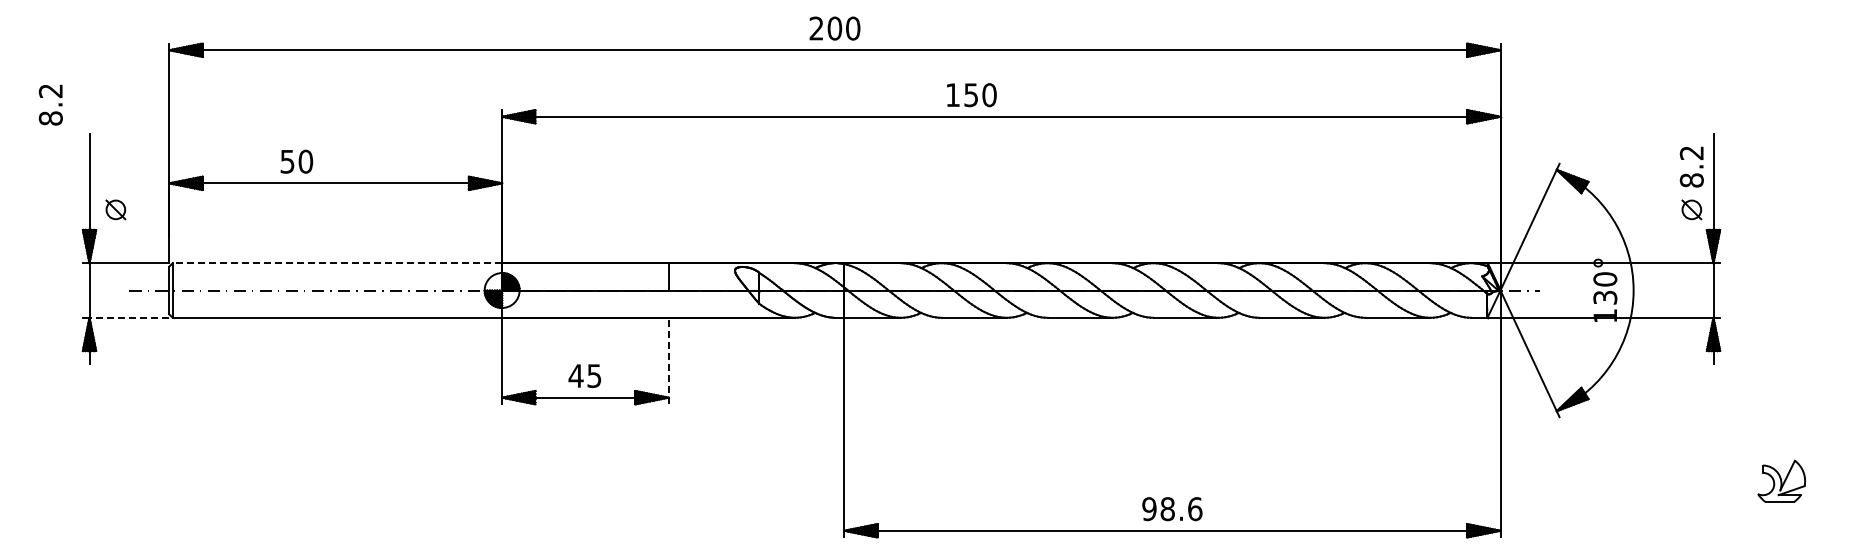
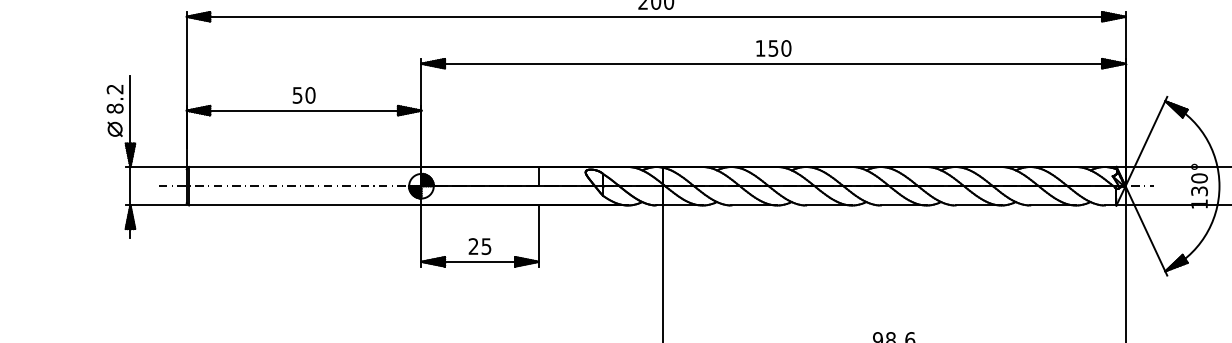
text: (971, 95) -> (773, 48), moved
text: (50, 104) -> (114, 98), moved
text: (296, 161) -> (303, 95), moved
part: (115, 209) -> (114, 129), moved
line: (337, 263) -> (305, 167), dashed -> solid
line: (129, 317) -> (158, 205), dashed -> solid
line: (668, 360) -> (538, 235), dashed -> solid
text: (575, 375) -> (473, 246), 45 -> 25

